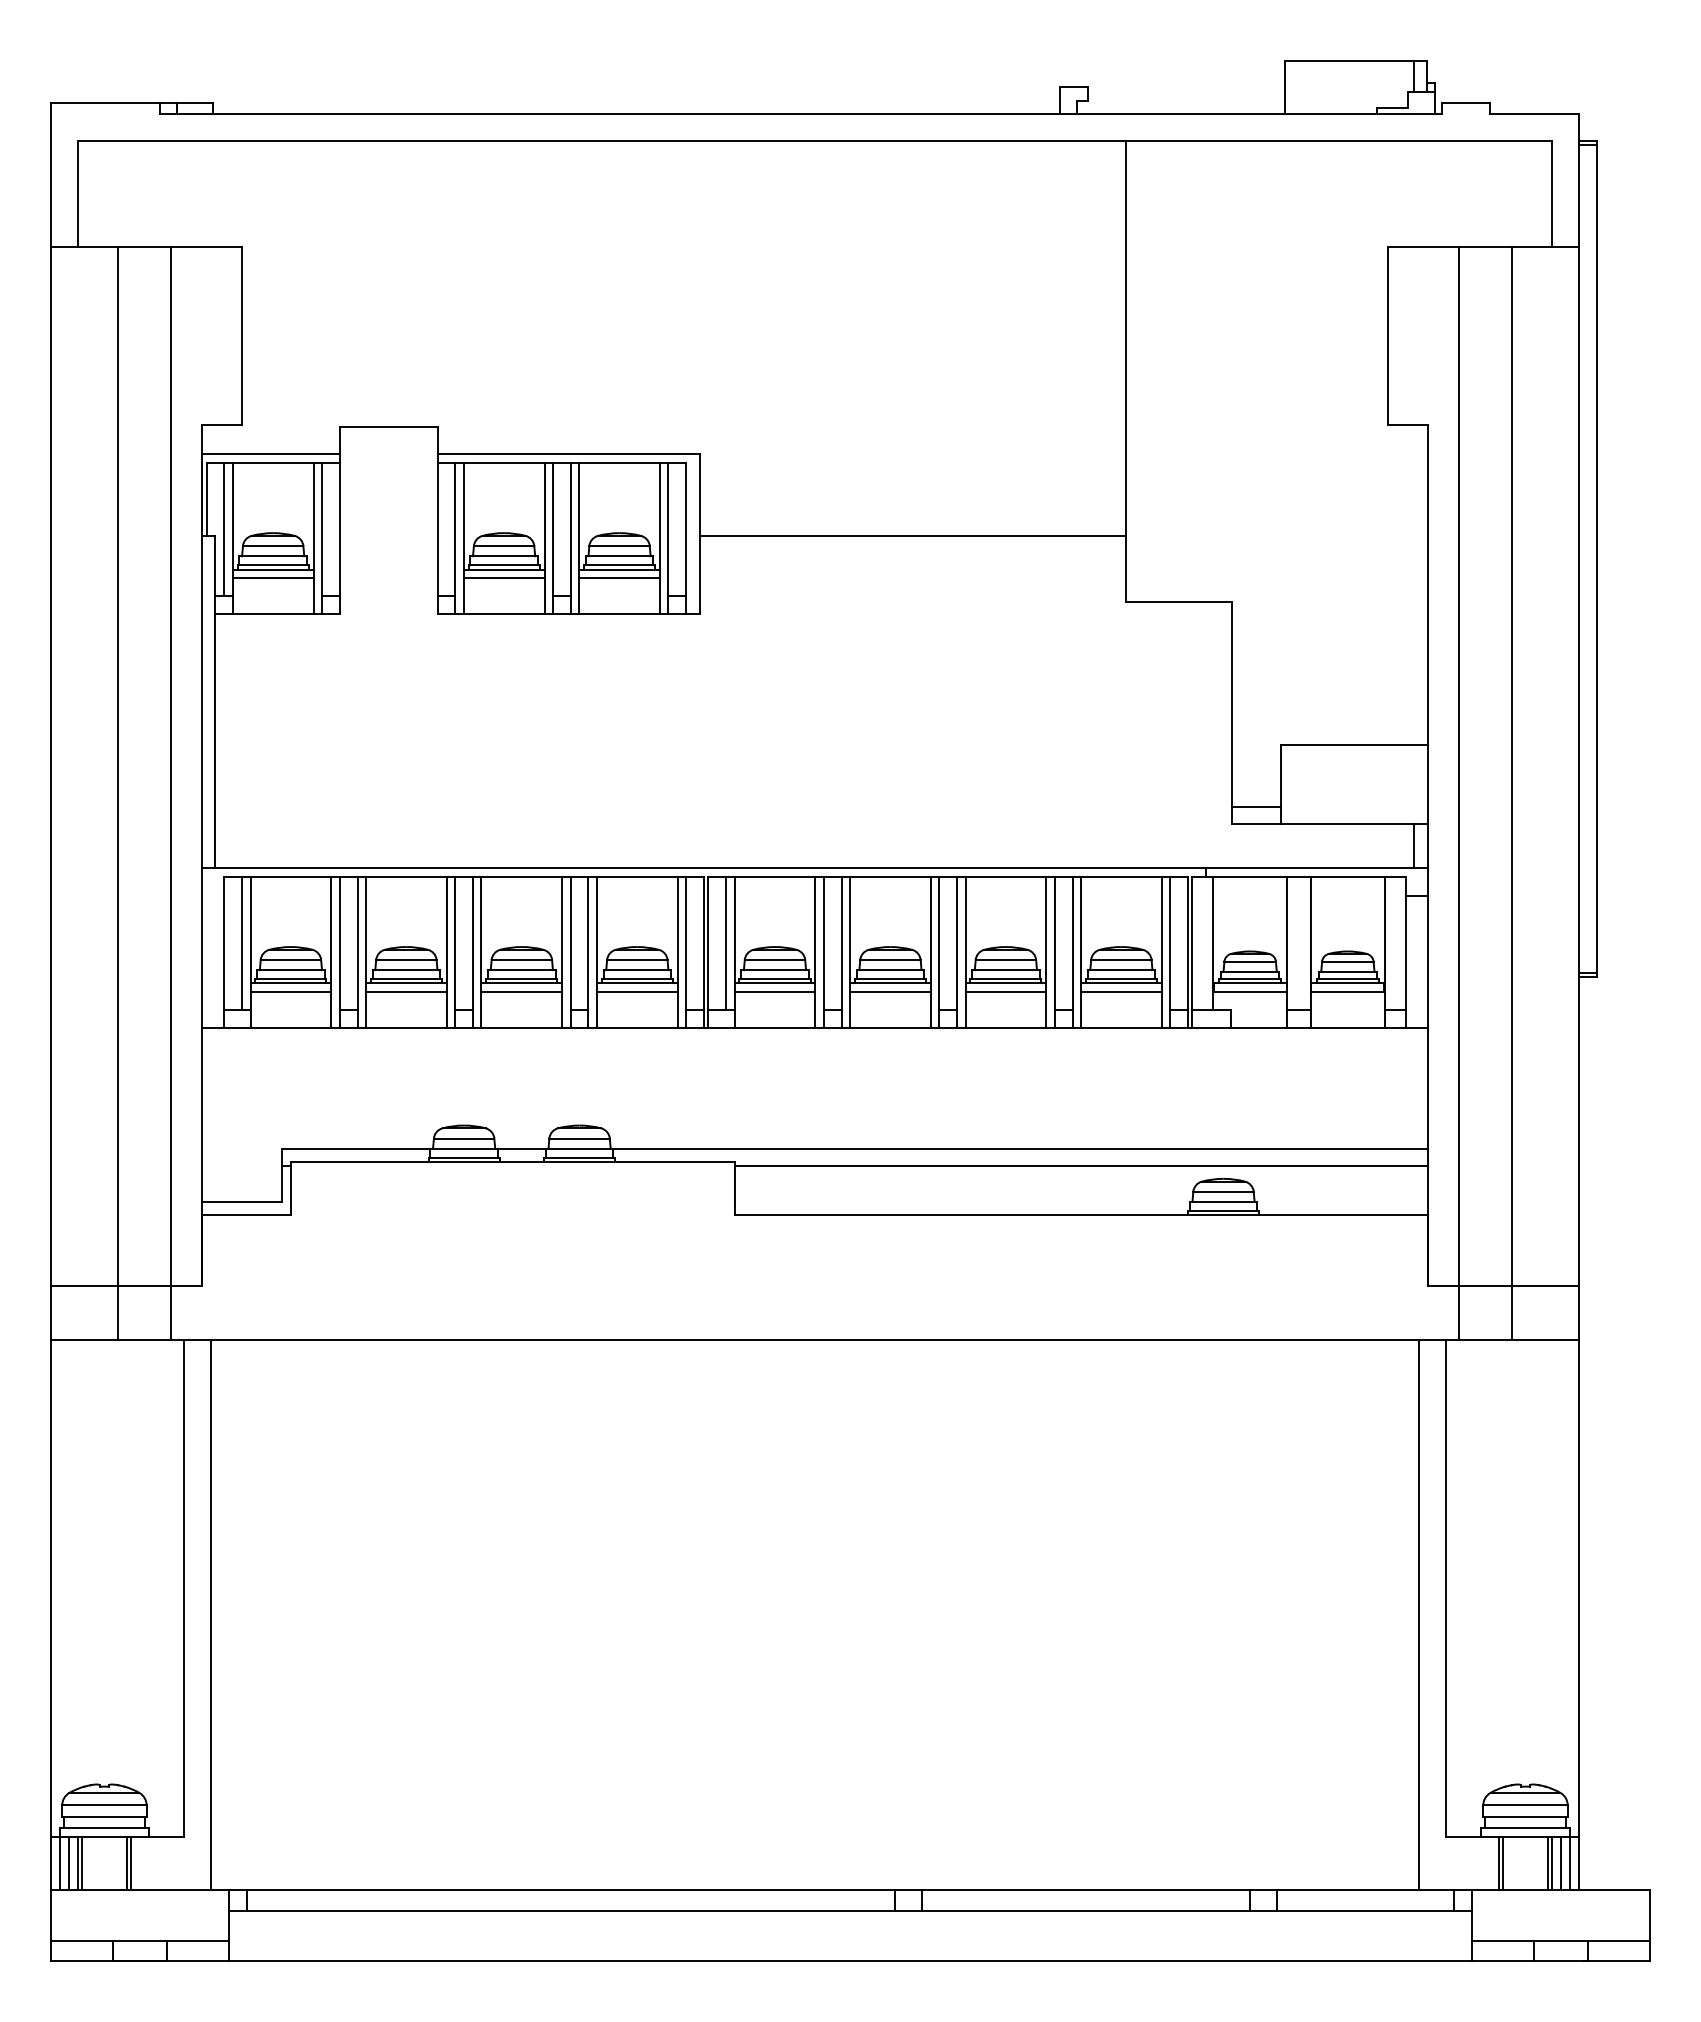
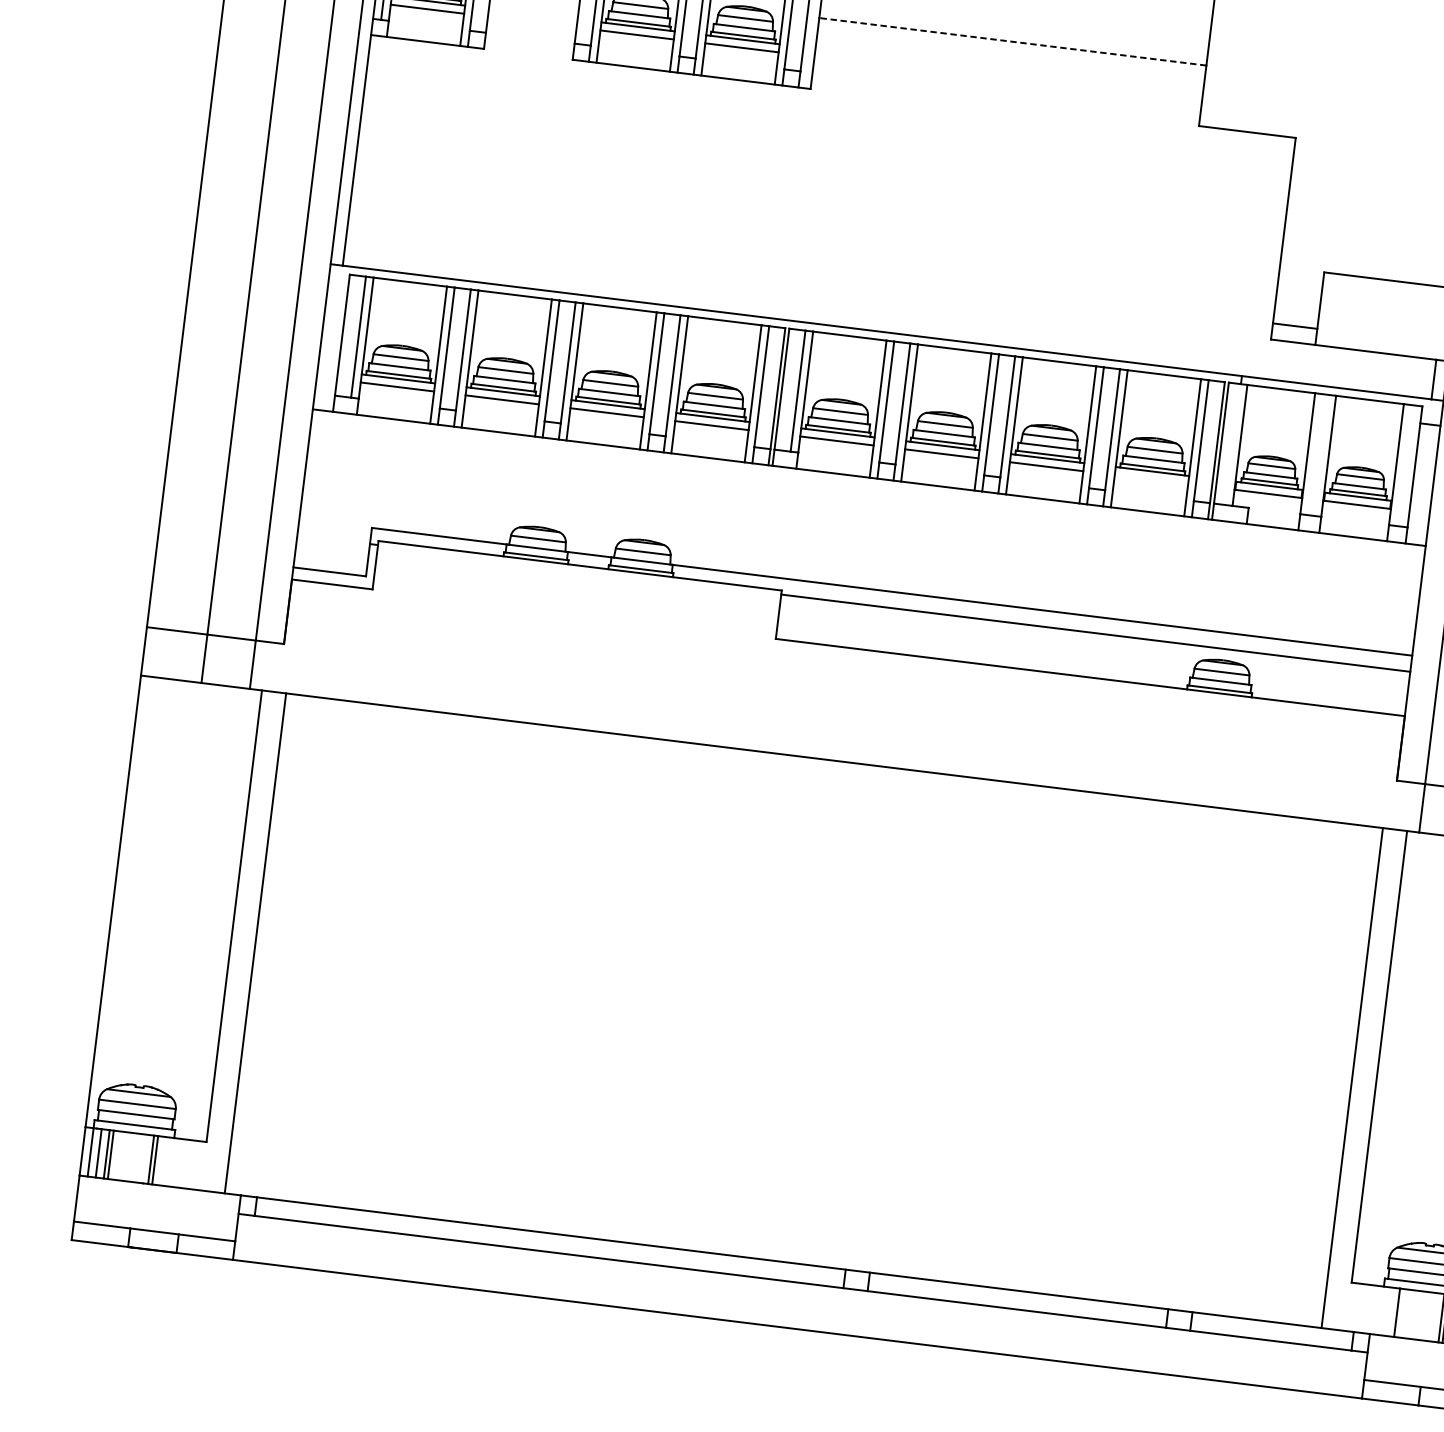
line: (912, 535) -> (1012, 41), solid -> dashed
line: (1120, 992) -> (1150, 479), removed
line: (1503, 1863) -> (1401, 1313), removed

